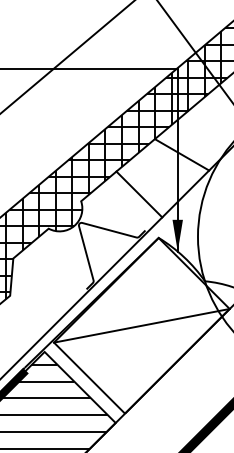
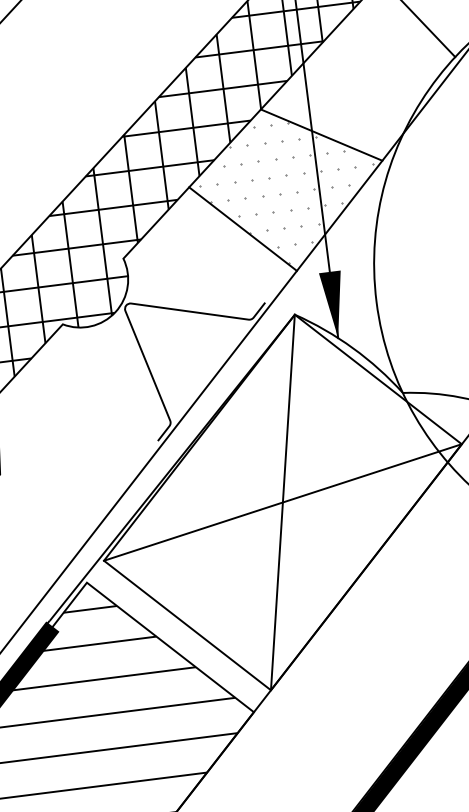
hatch: (162, 179) -> (287, 191), added
line: (141, 325) -> (282, 501), added

